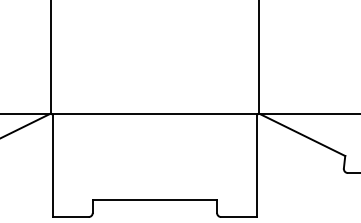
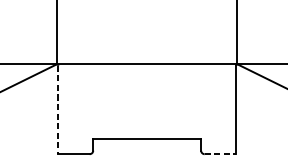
line: (52, 166) -> (58, 110), solid -> dashed
line: (239, 217) -> (220, 154), solid -> dashed

